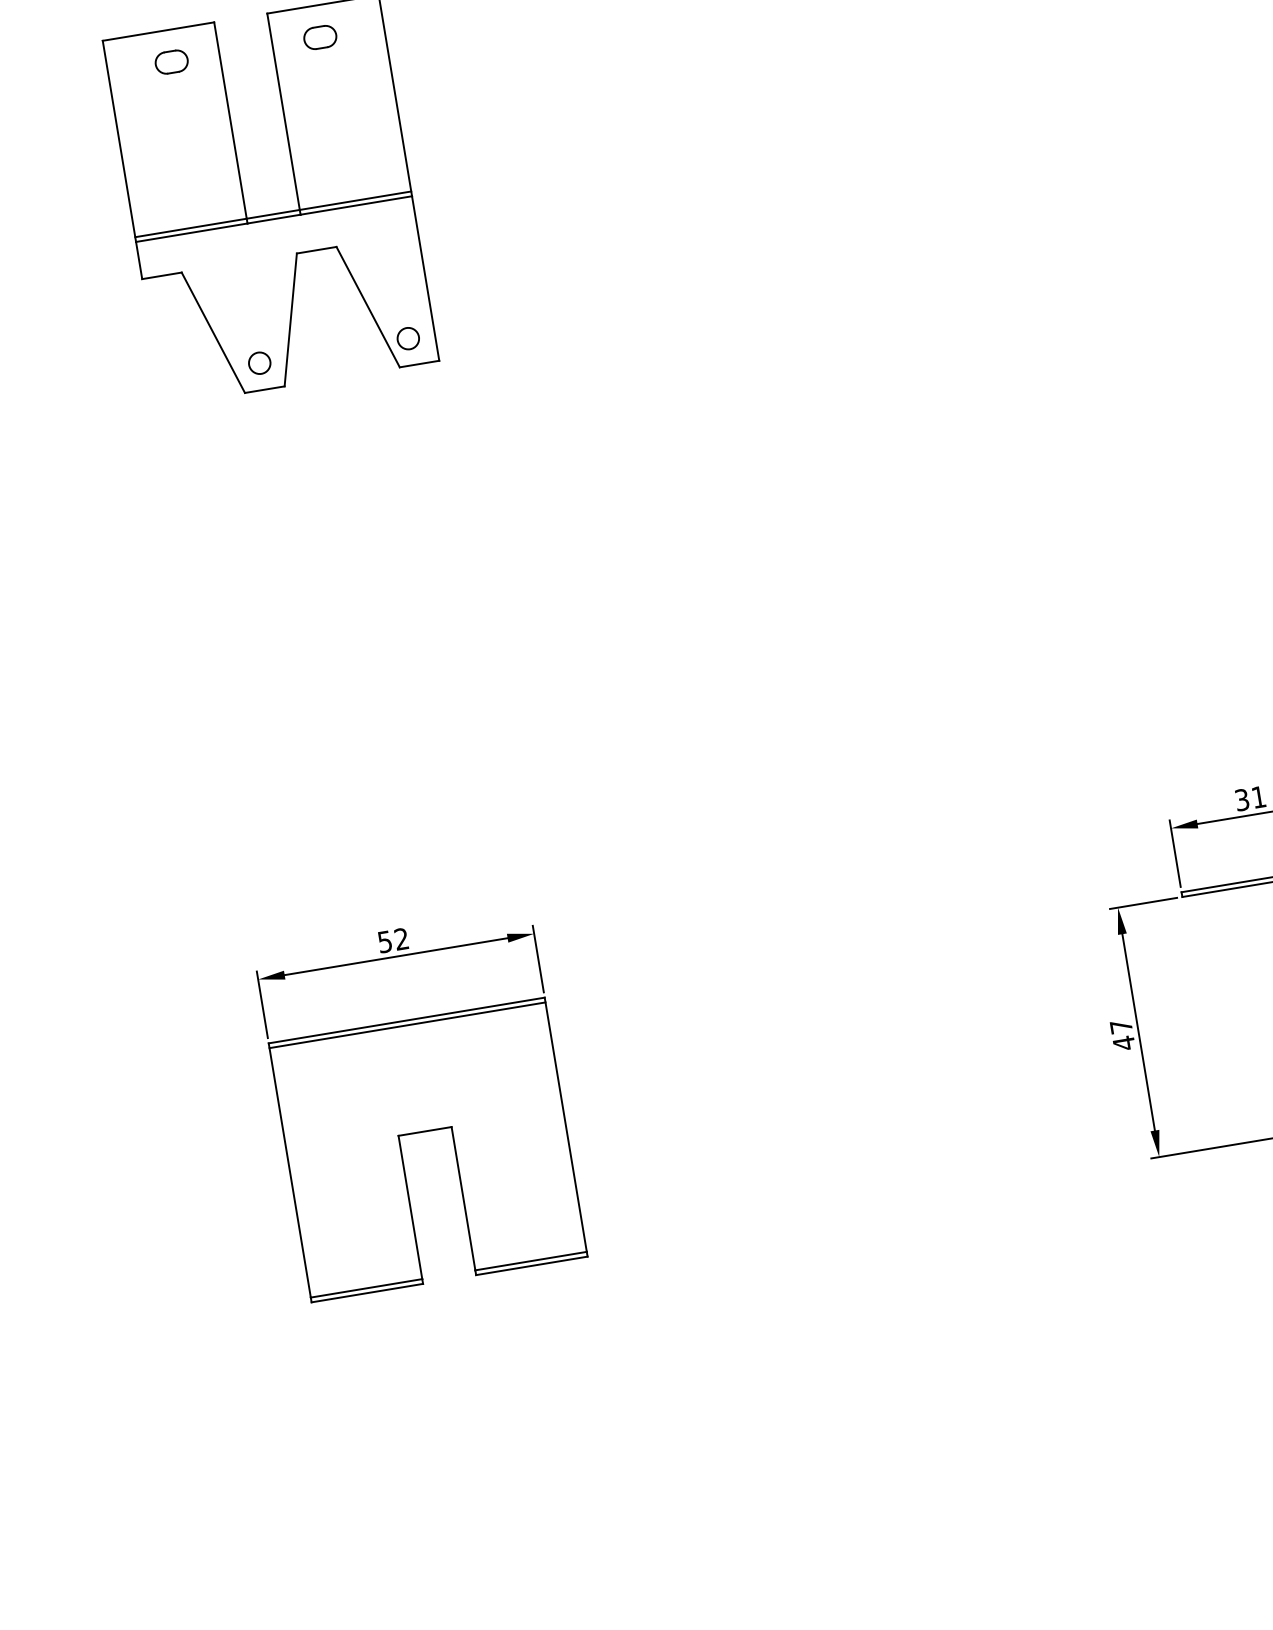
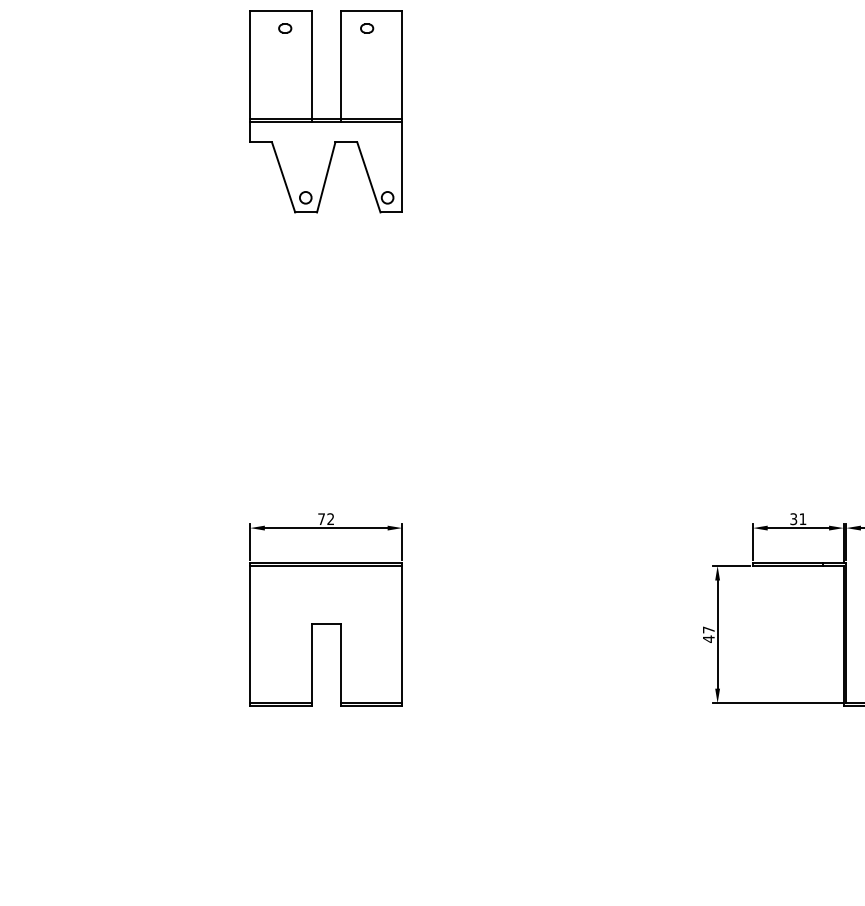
part: (319, 37) -> (366, 28), size x0.7
part: (170, 62) -> (284, 28), size x0.7
text: (384, 942) -> (321, 519), 52 -> 72

